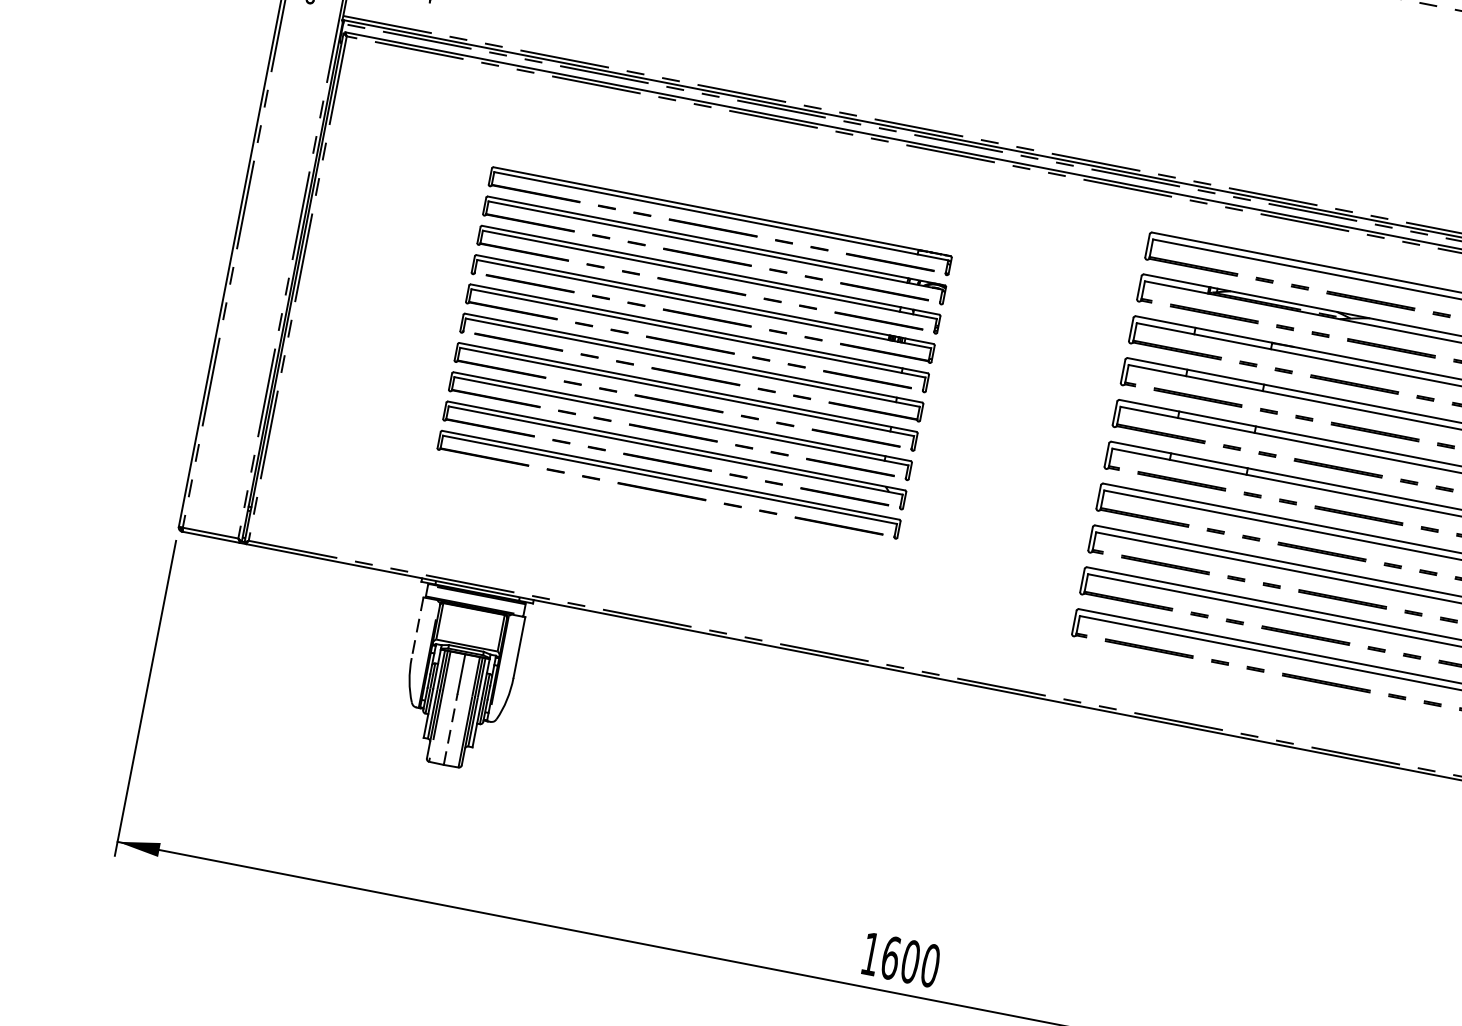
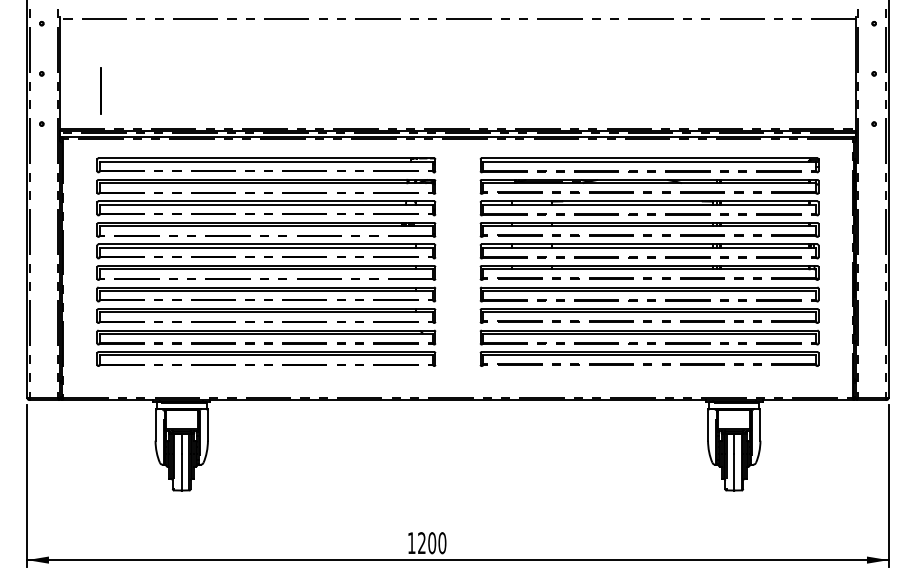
part: (695, 351) -> (266, 261), size x1.43
line: (417, 628) -> (155, 425), dashed -> solid
line: (450, 727) -> (181, 471), dashed -> solid
text: (889, 958) -> (421, 543), 1600 -> 1200

